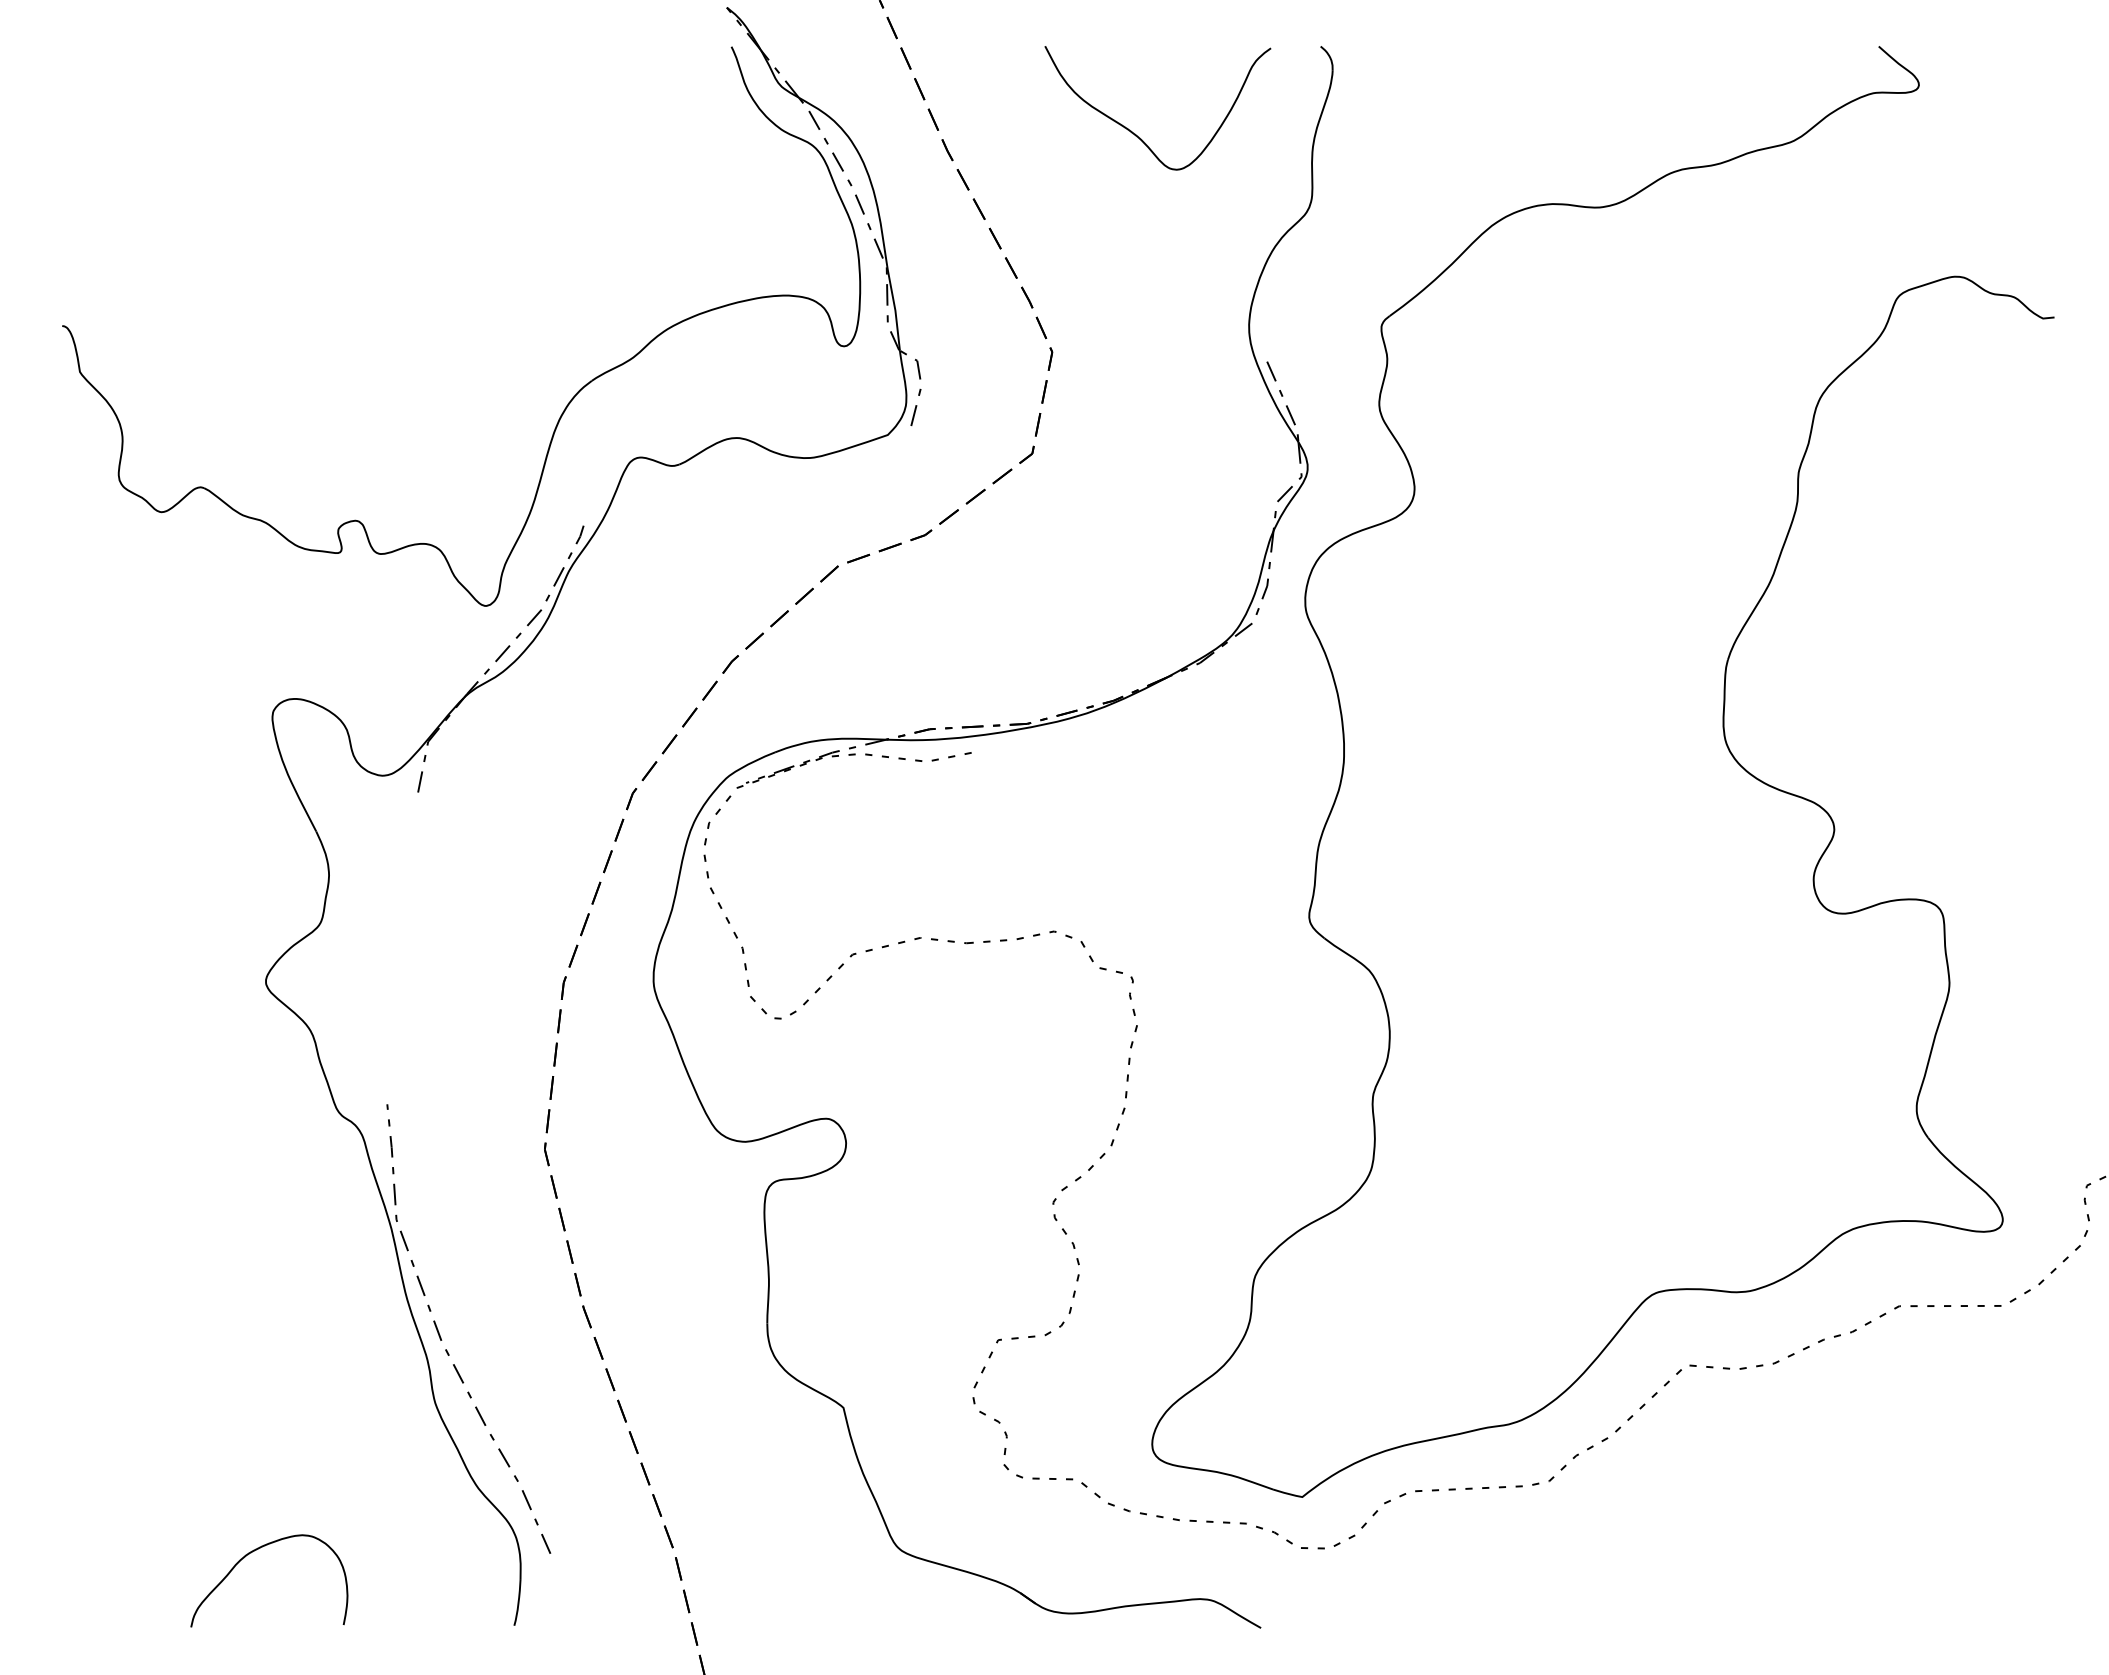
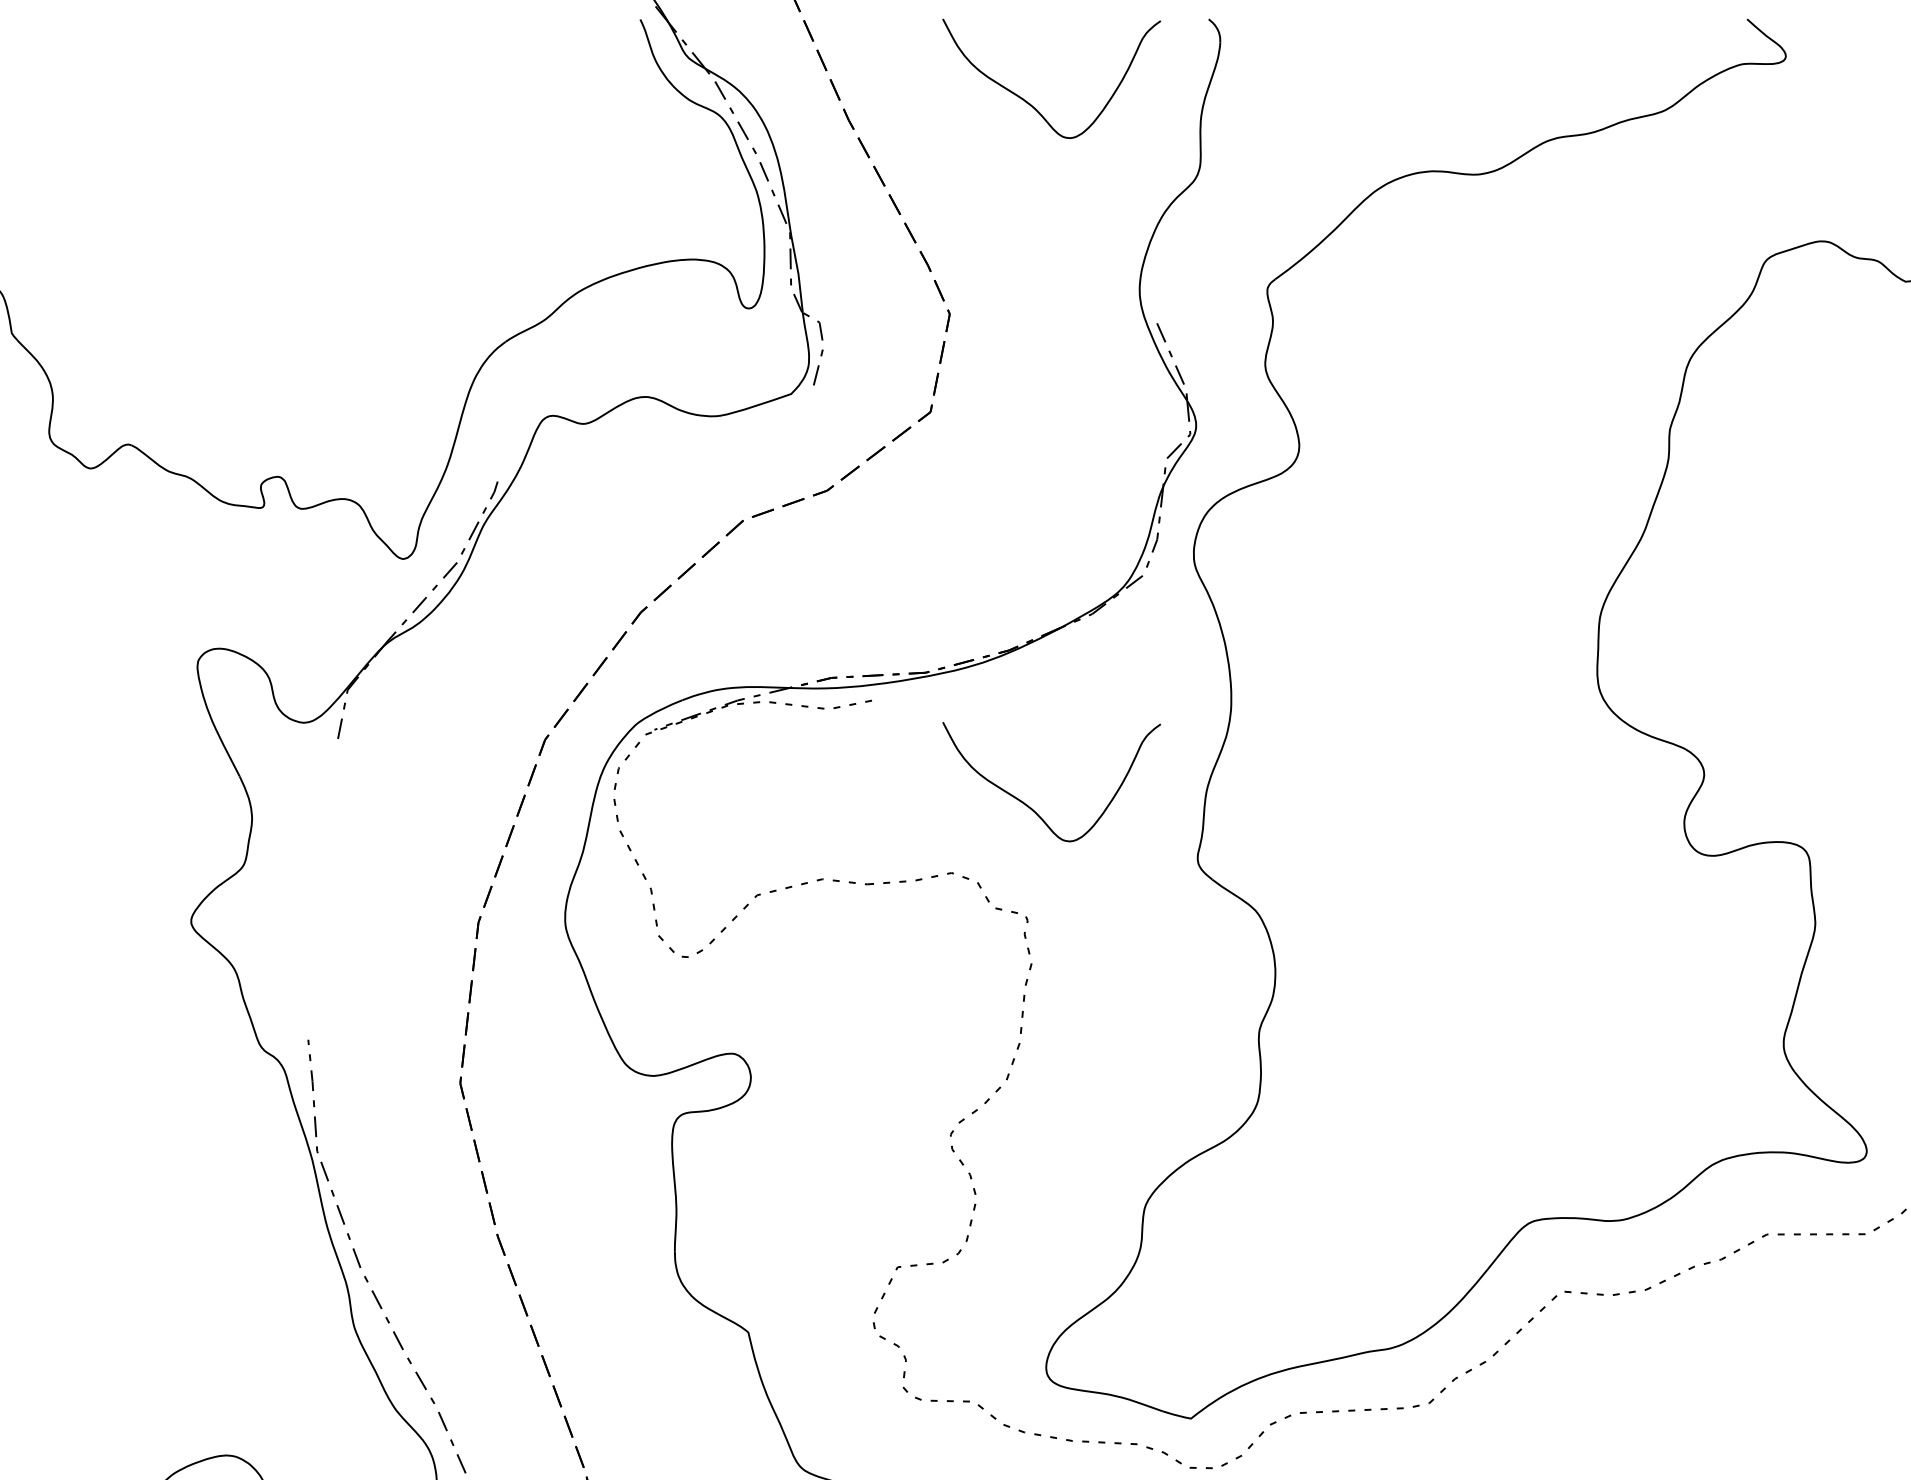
curve: (1135, 862) -> (1030, 806), added

